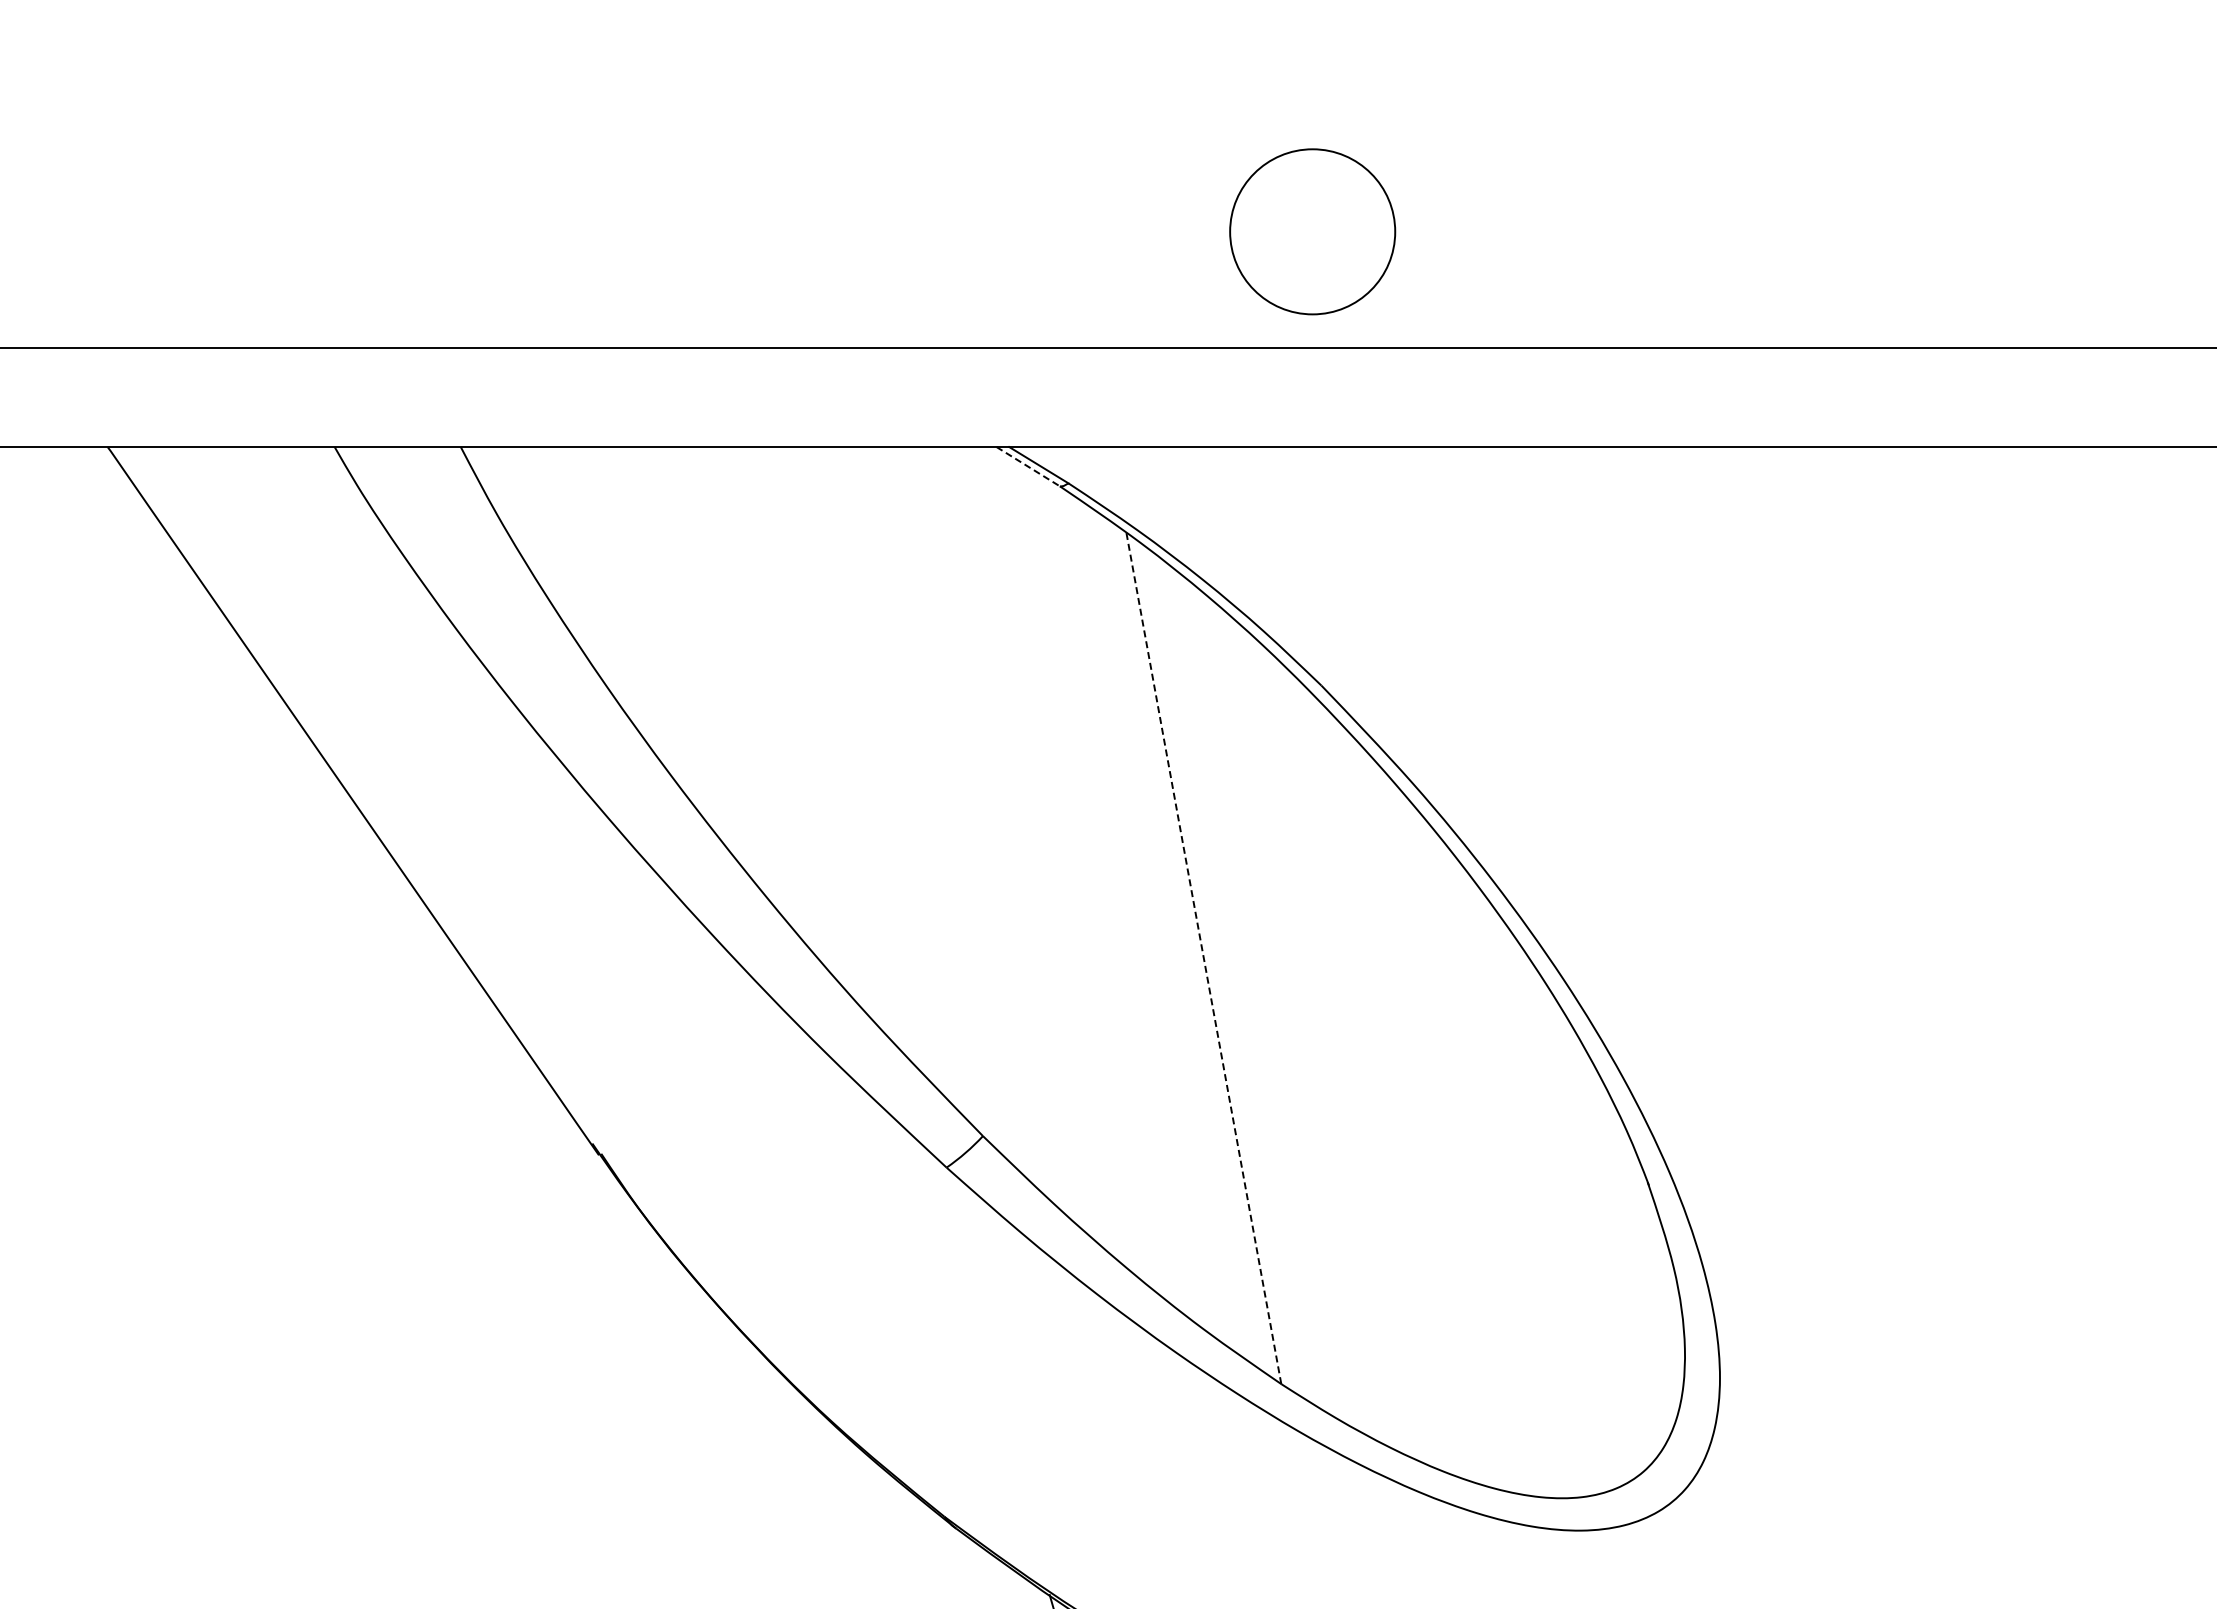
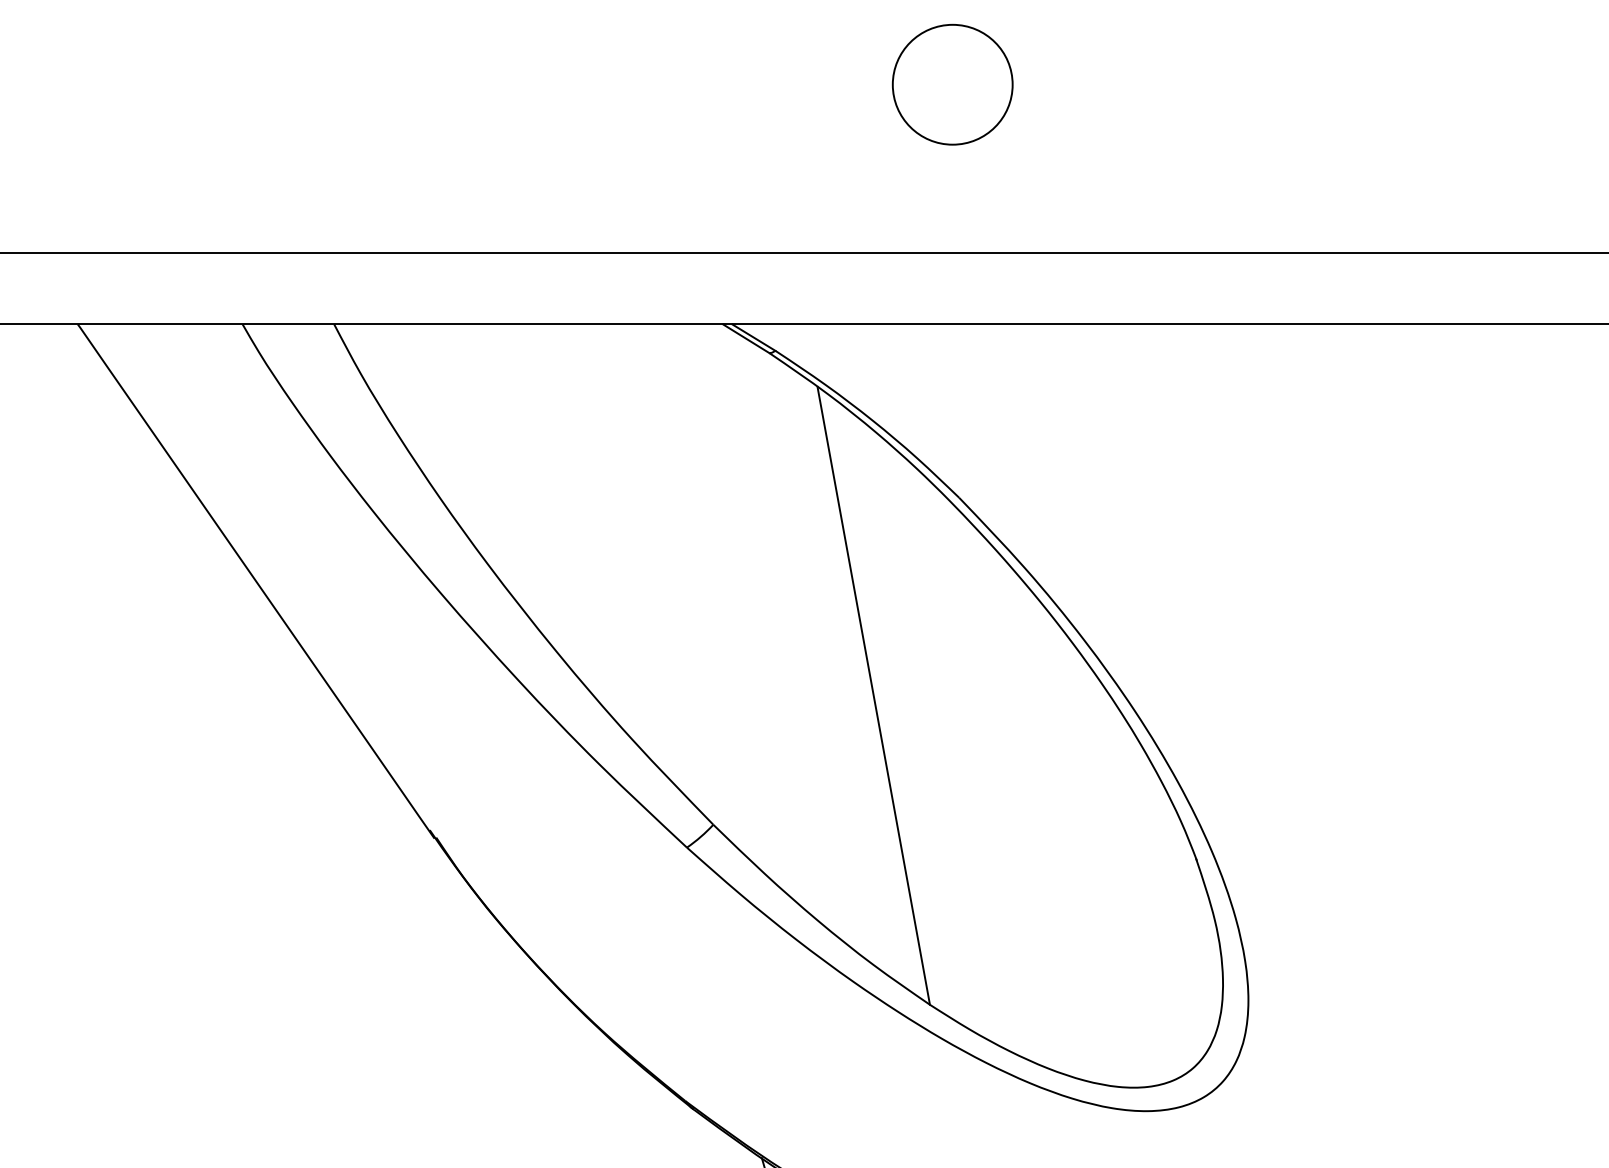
circle: (1312, 231) -> (952, 84), moved
line: (1028, 466) -> (746, 338), dashed -> solid
line: (1203, 958) -> (873, 695), dashed -> solid

